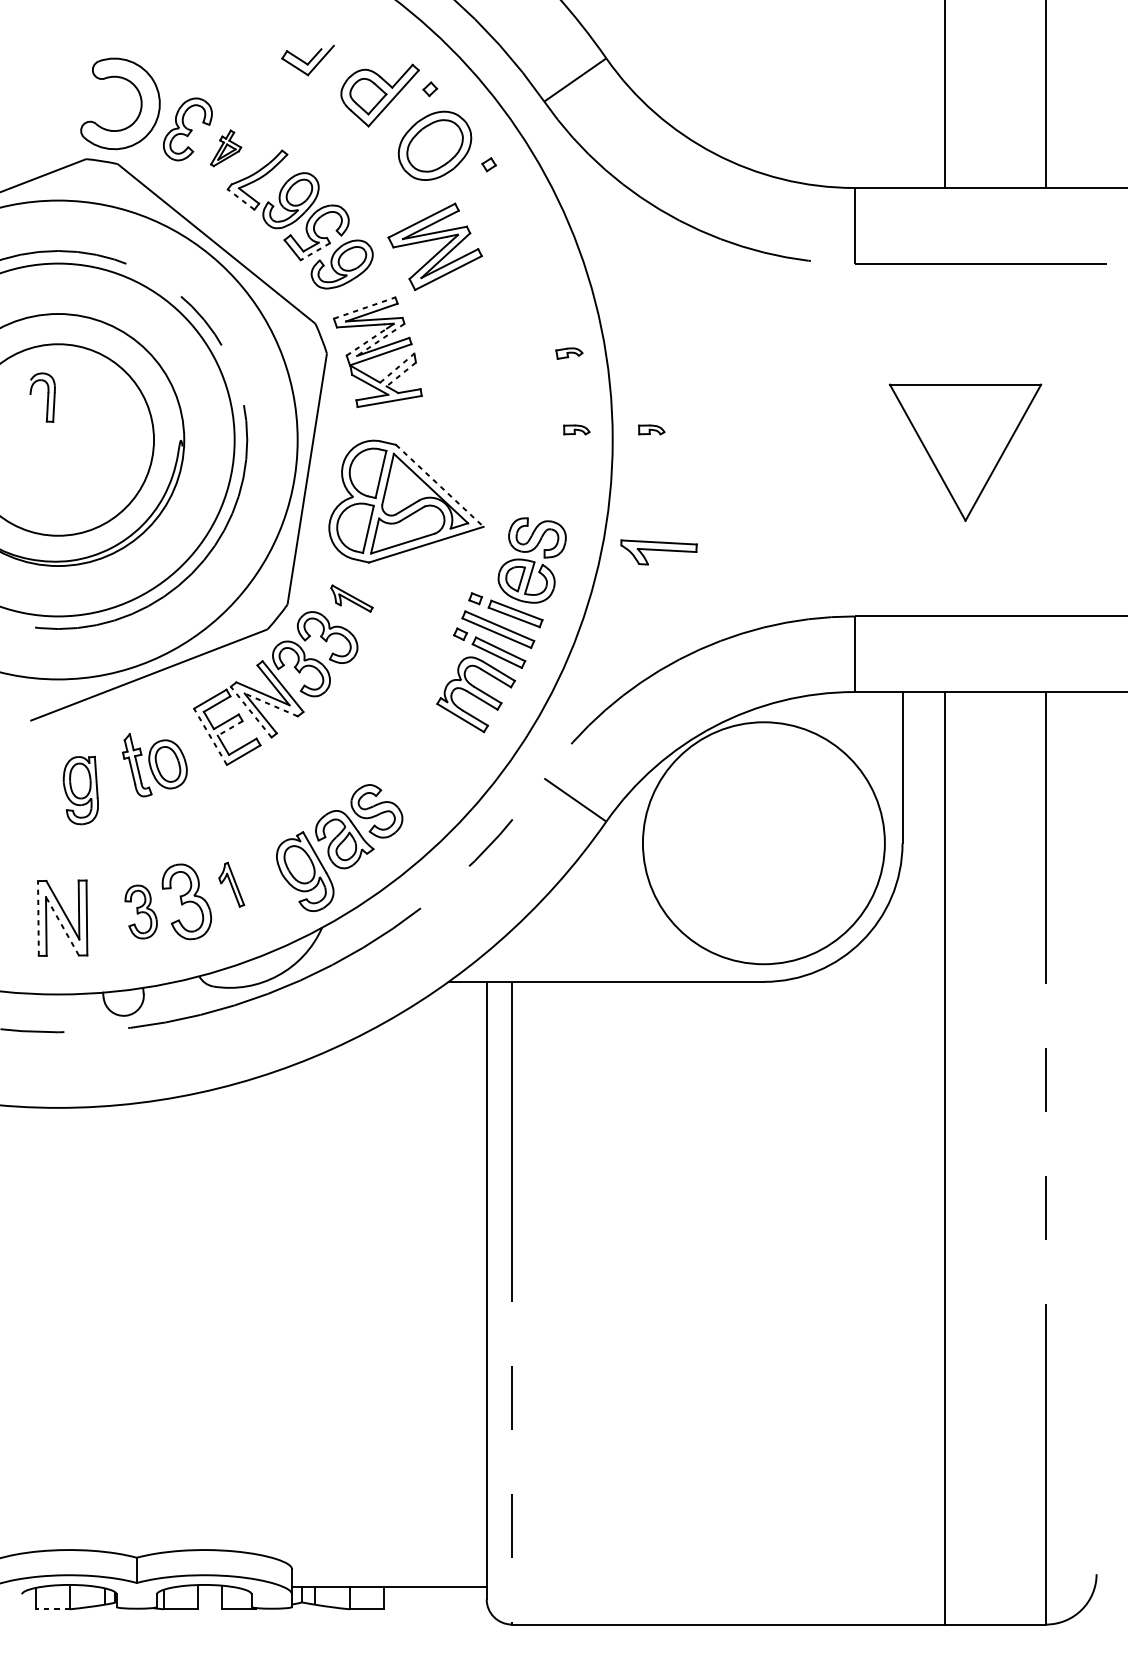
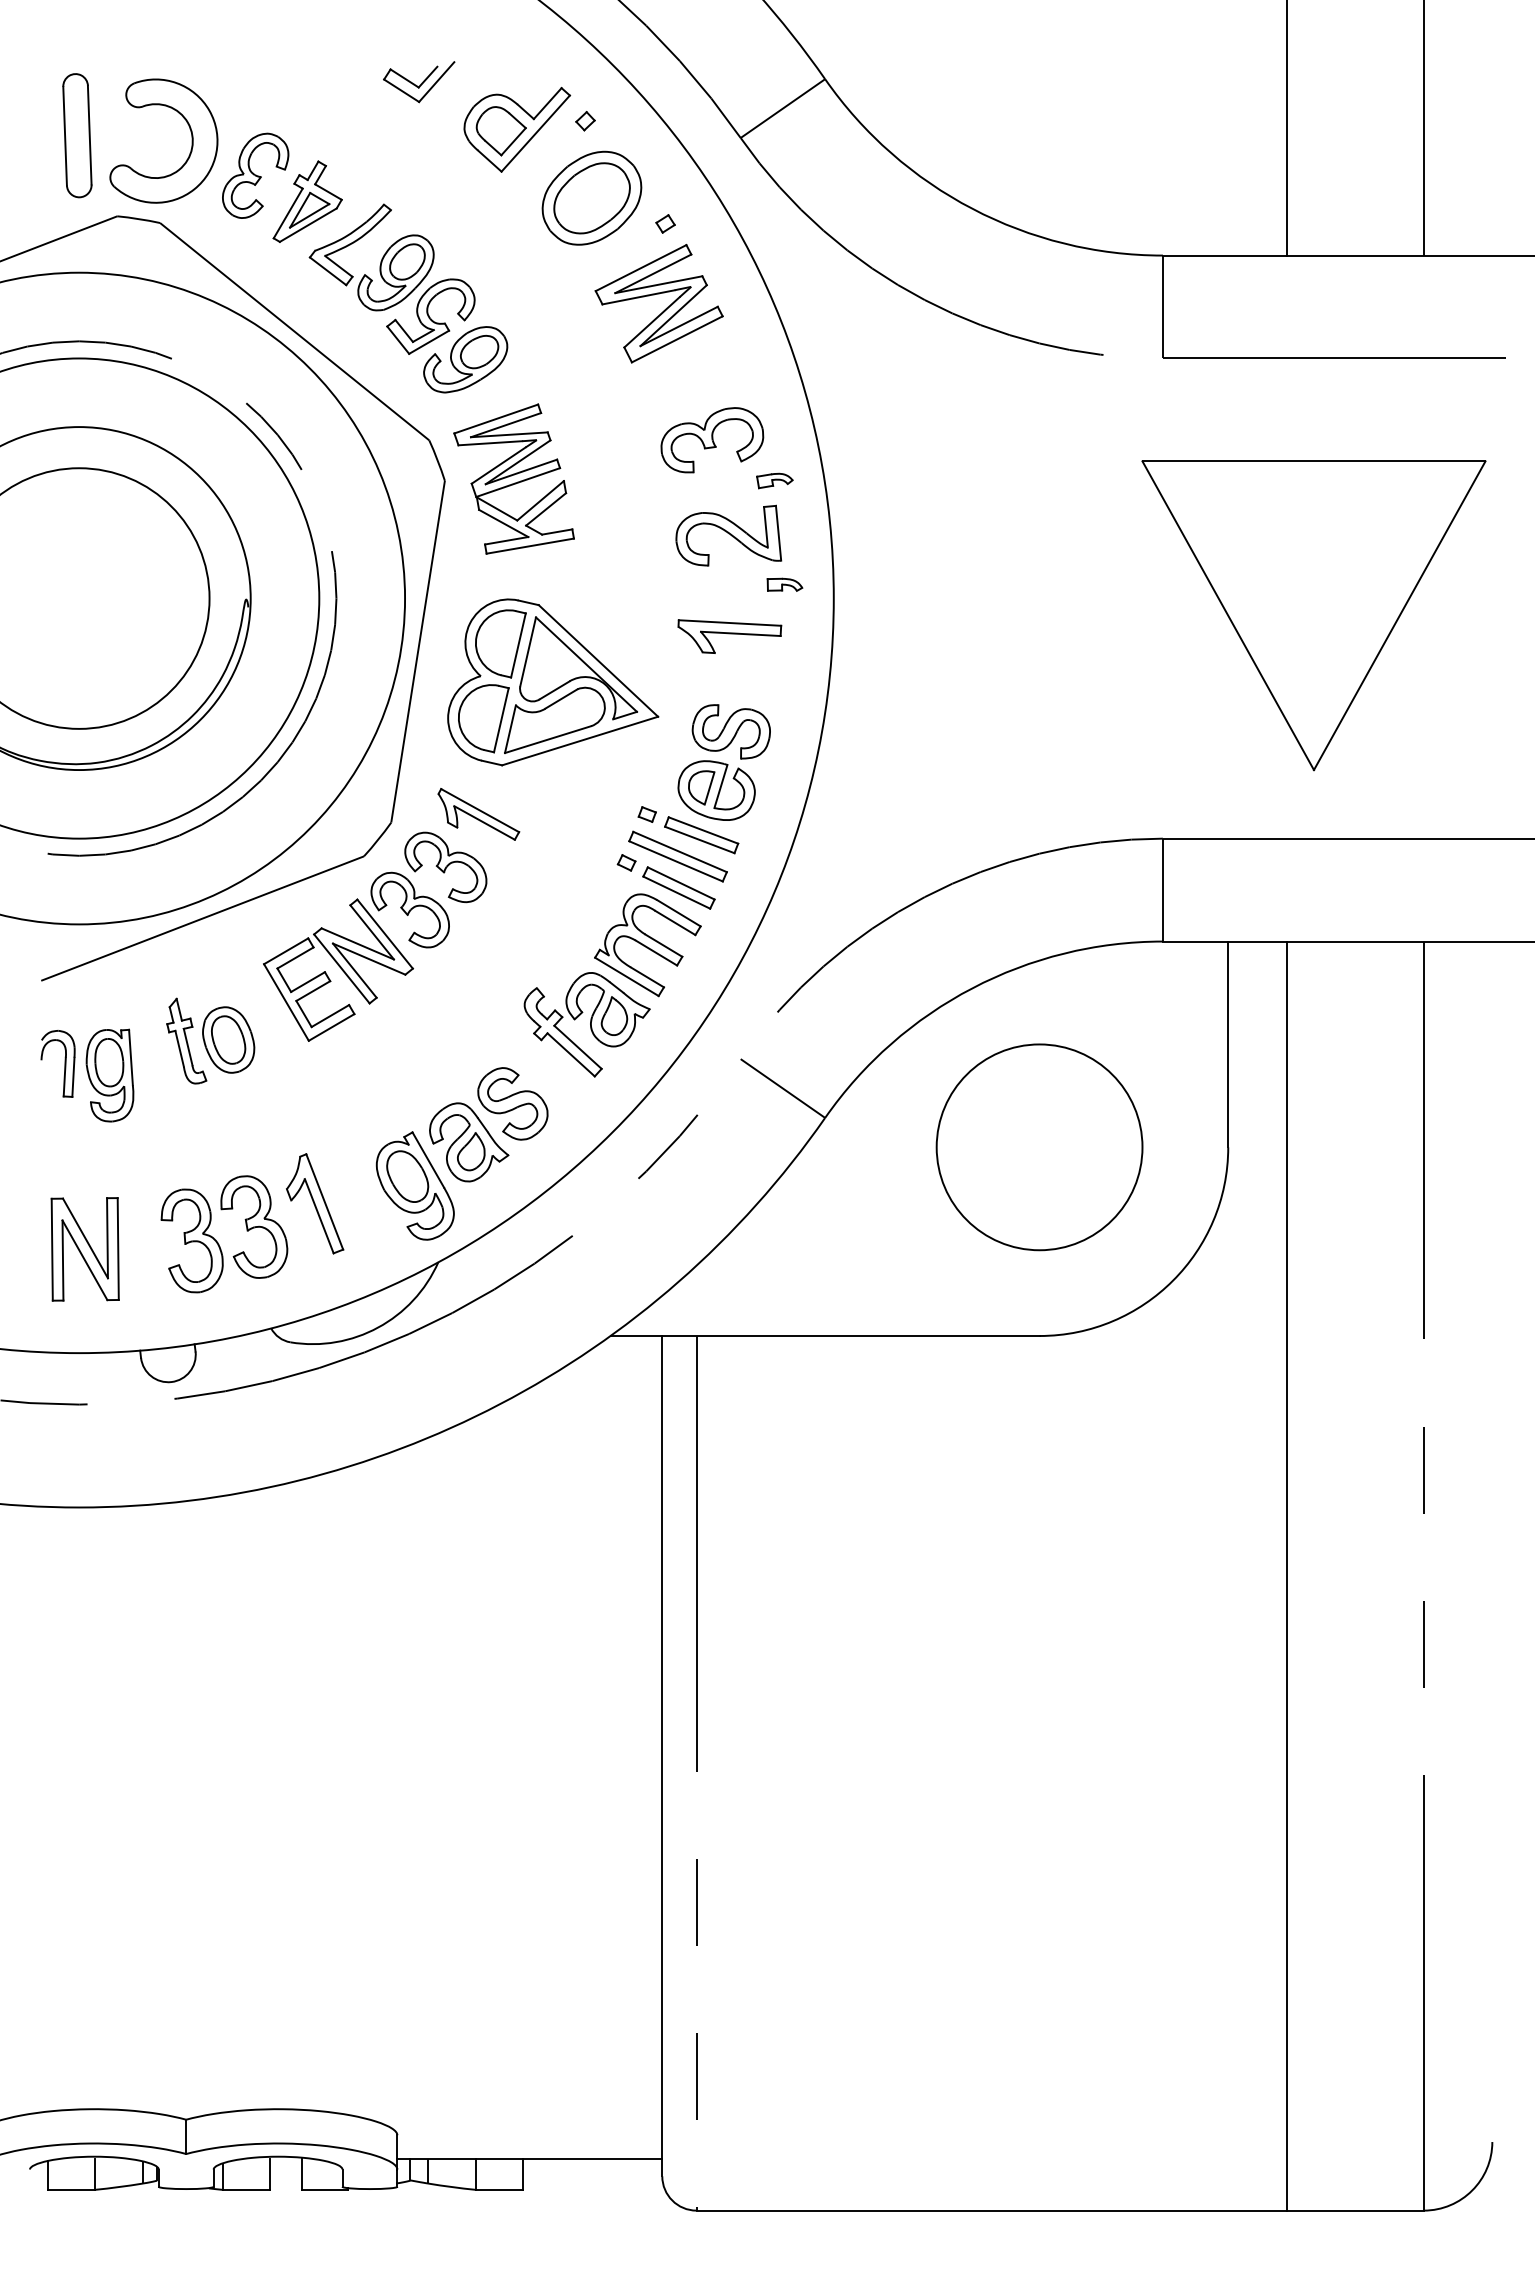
part: (56, 99) -> (77, 135), added
part: (225, 148) -> (307, 201), size x1.67
line: (241, 199) -> (328, 271), dashed -> solid
line: (314, 251) -> (428, 342), dashed -> solid
part: (439, 251) -> (664, 309), moved
line: (364, 307) -> (496, 418), dashed -> solid
part: (523, 323) -> (712, 440), added
line: (380, 340) -> (517, 462), dashed -> solid
line: (367, 342) -> (499, 465), dashed -> solid
line: (397, 367) -> (540, 500), dashed -> solid
line: (401, 374) -> (546, 509), dashed -> solid
part: (535, 393) -> (728, 535), added
part: (47, 397) -> (64, 1063), moved
part: (651, 429) -> (886, 584), removed
part: (965, 452) -> (1313, 615), size x1.67
line: (439, 485) -> (598, 660), dashed -> solid
part: (658, 552) -> (729, 636), moved
part: (351, 598) -> (478, 814), size x1.43
line: (270, 704) -> (368, 958), dashed -> solid
line: (250, 711) -> (341, 968), dashed -> solid
line: (230, 728) -> (313, 991), dashed -> solid
line: (210, 736) -> (286, 1002), dashed -> solid
part: (431, 752) -> (586, 1024), added
circle: (763, 843) -> (1039, 1147), size x0.62
part: (231, 884) -> (315, 1203), size x1.67
part: (140, 911) -> (191, 1240), size x1.43
line: (38, 918) -> (52, 1249), dashed -> solid
line: (62, 926) -> (84, 1260), dashed -> solid
line: (52, 1609) -> (71, 2189), dashed -> solid

